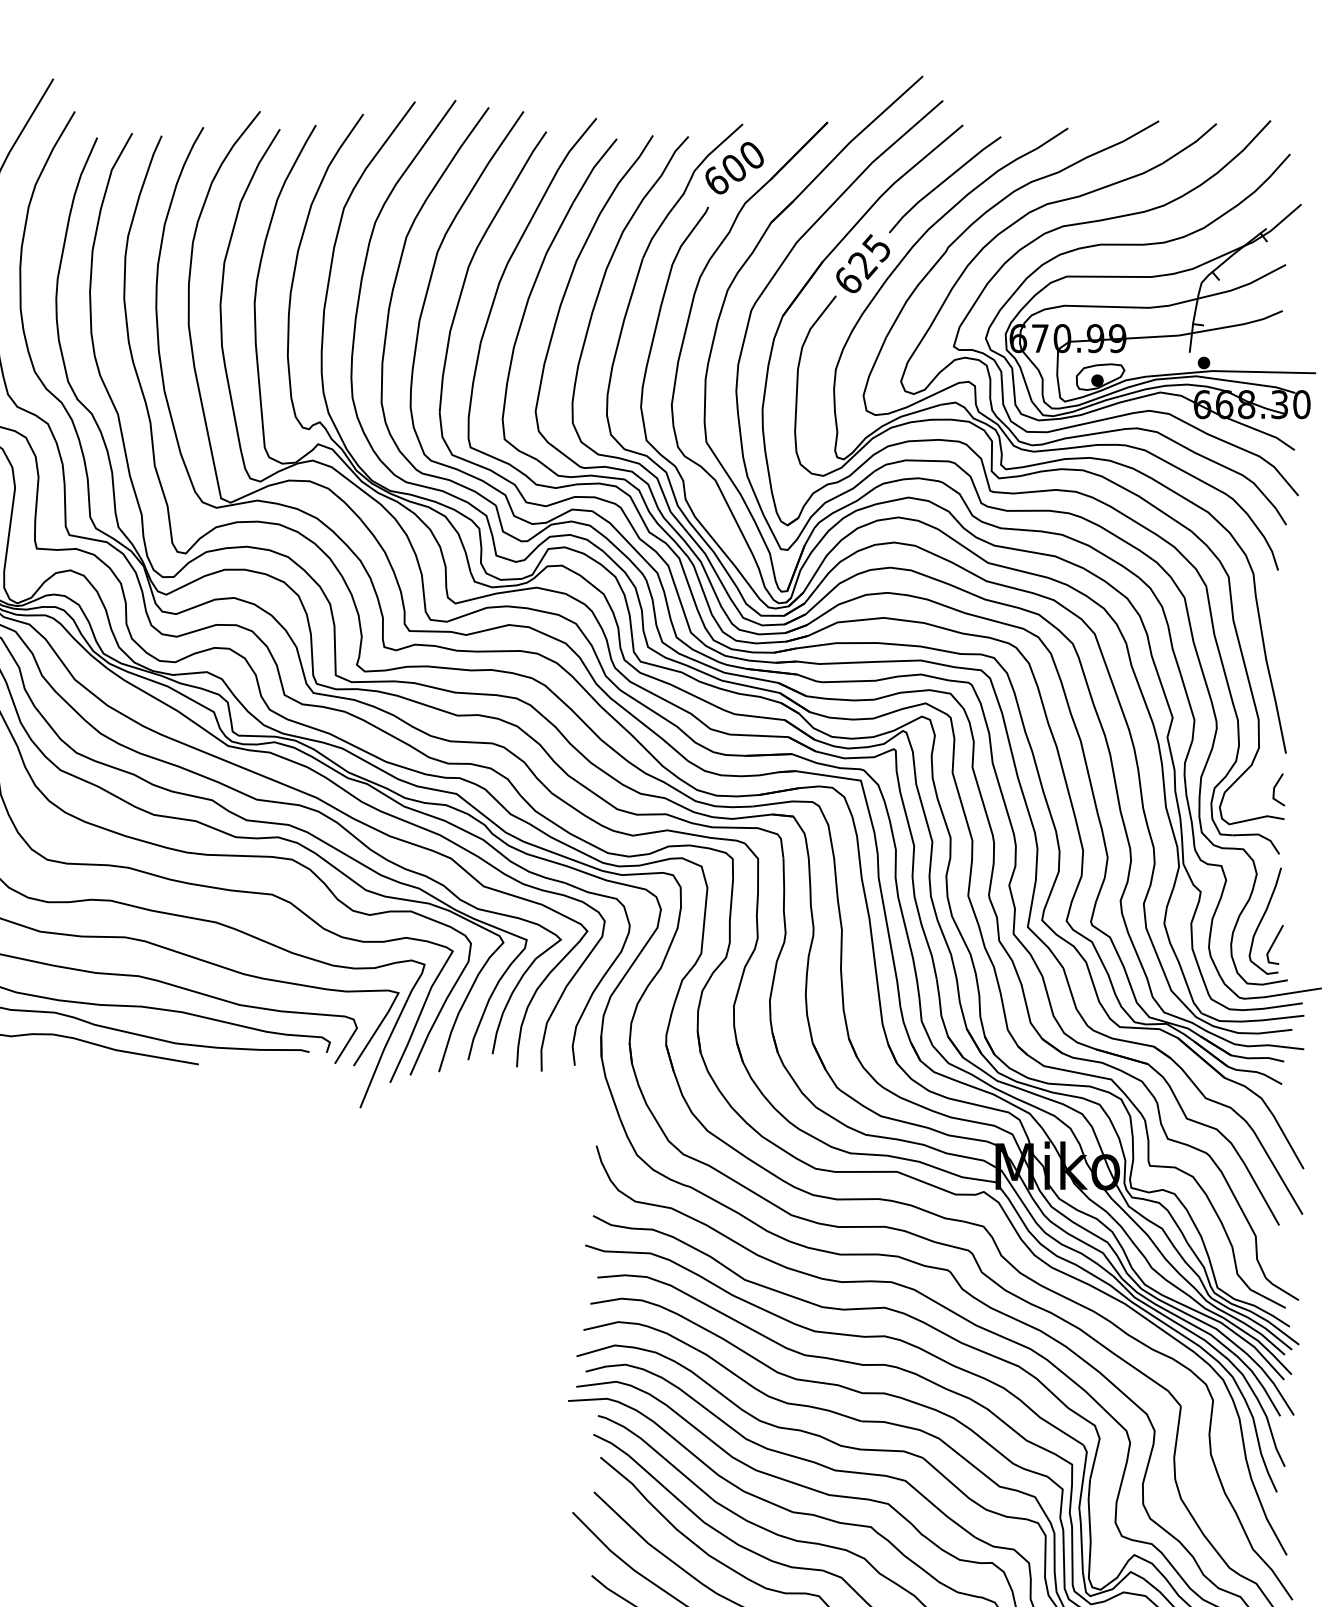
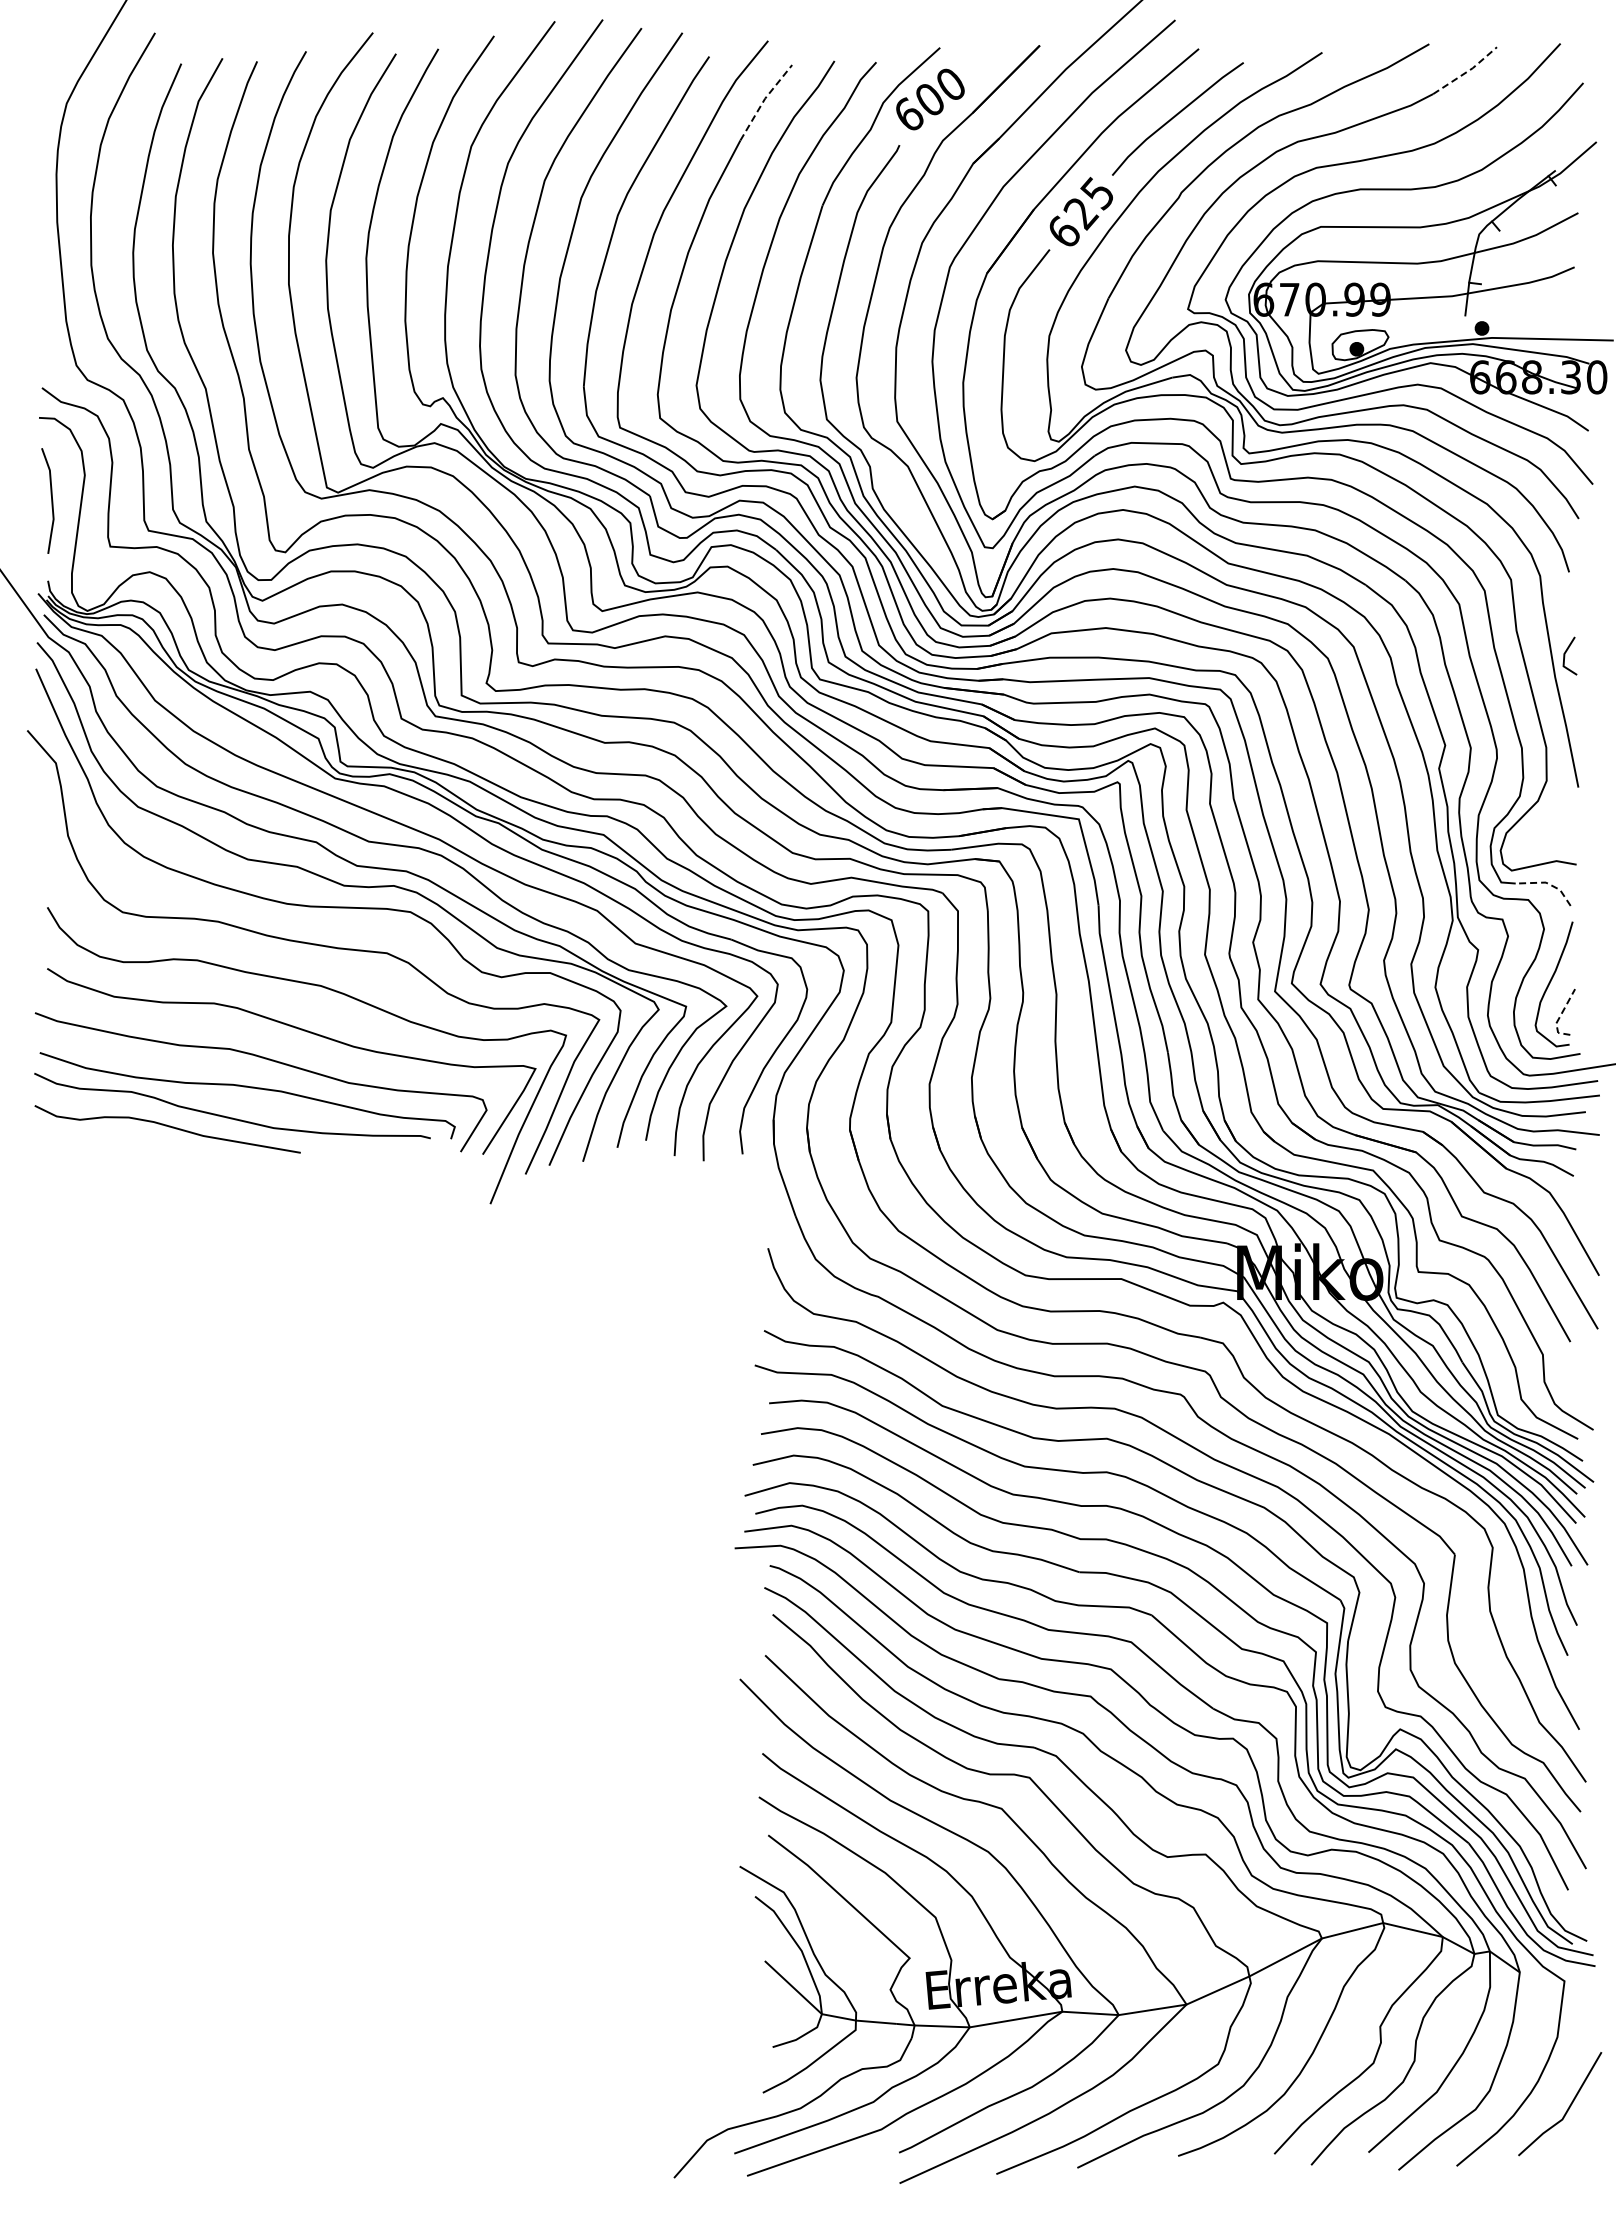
line: (1191, 144) -> (1467, 71), solid -> dashed
line: (593, 169) -> (764, 100), solid -> dashed
line: (1275, 789) -> (1565, 655), moved
line: (1260, 835) -> (1548, 883), solid -> dashed
line: (1270, 948) -> (1560, 1016), solid -> dashed

